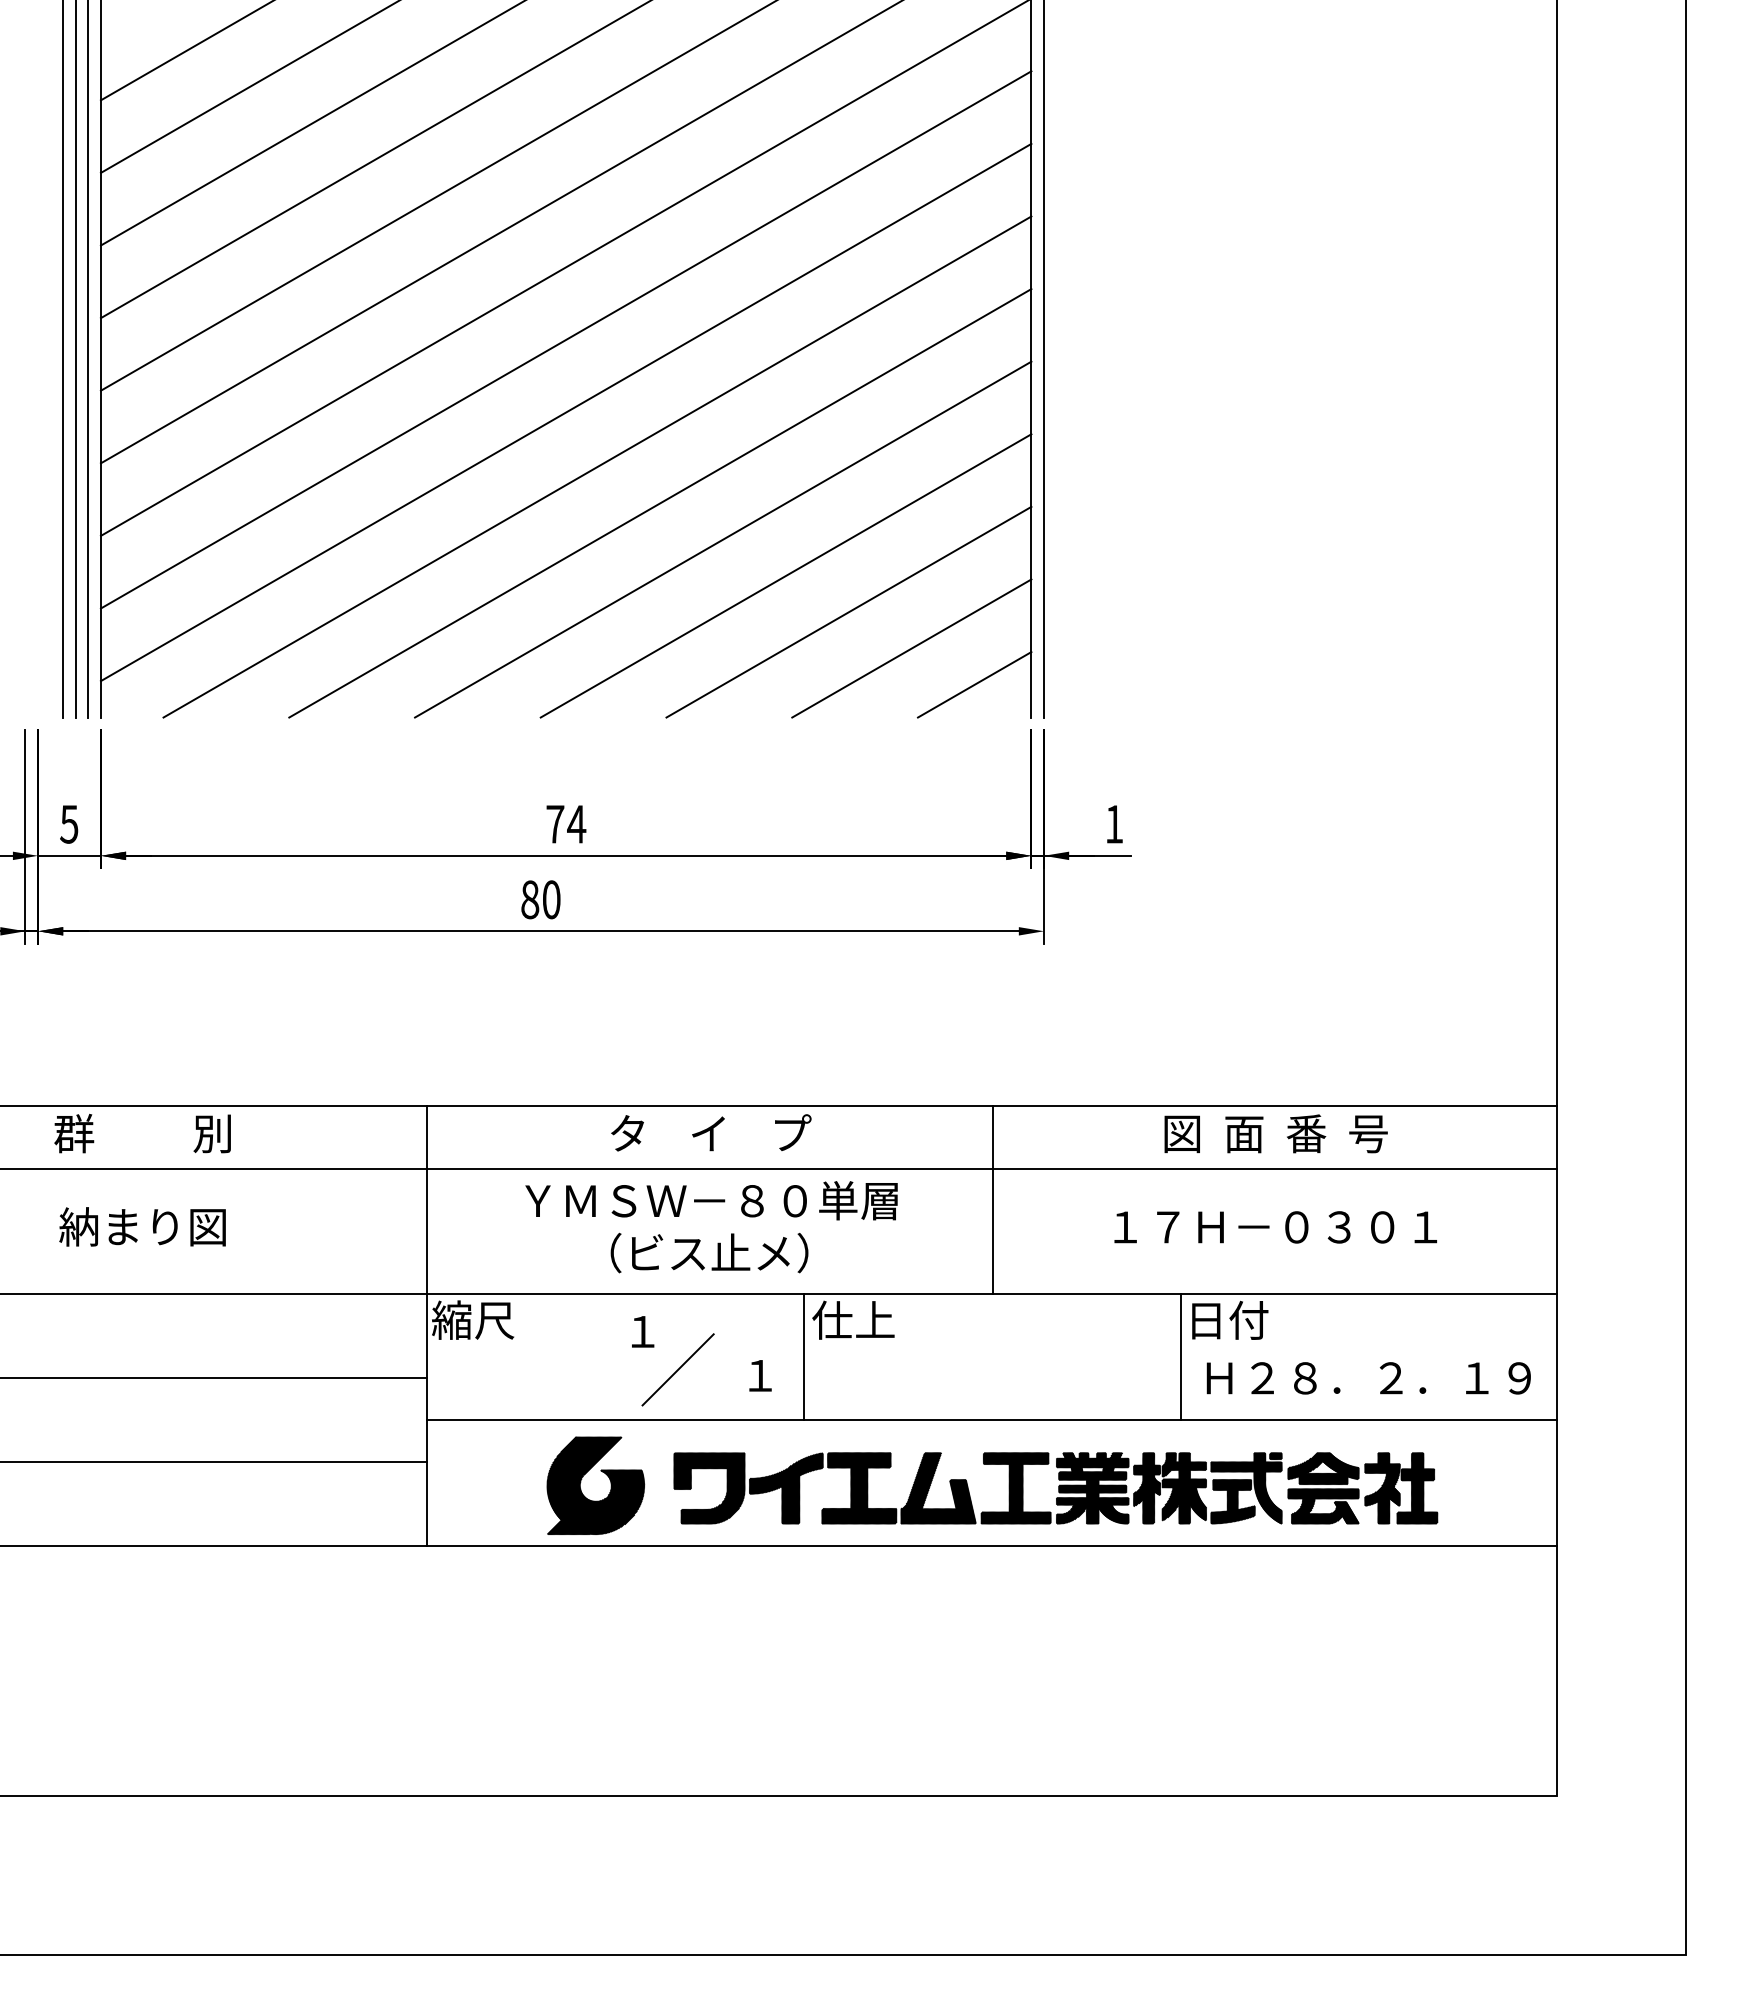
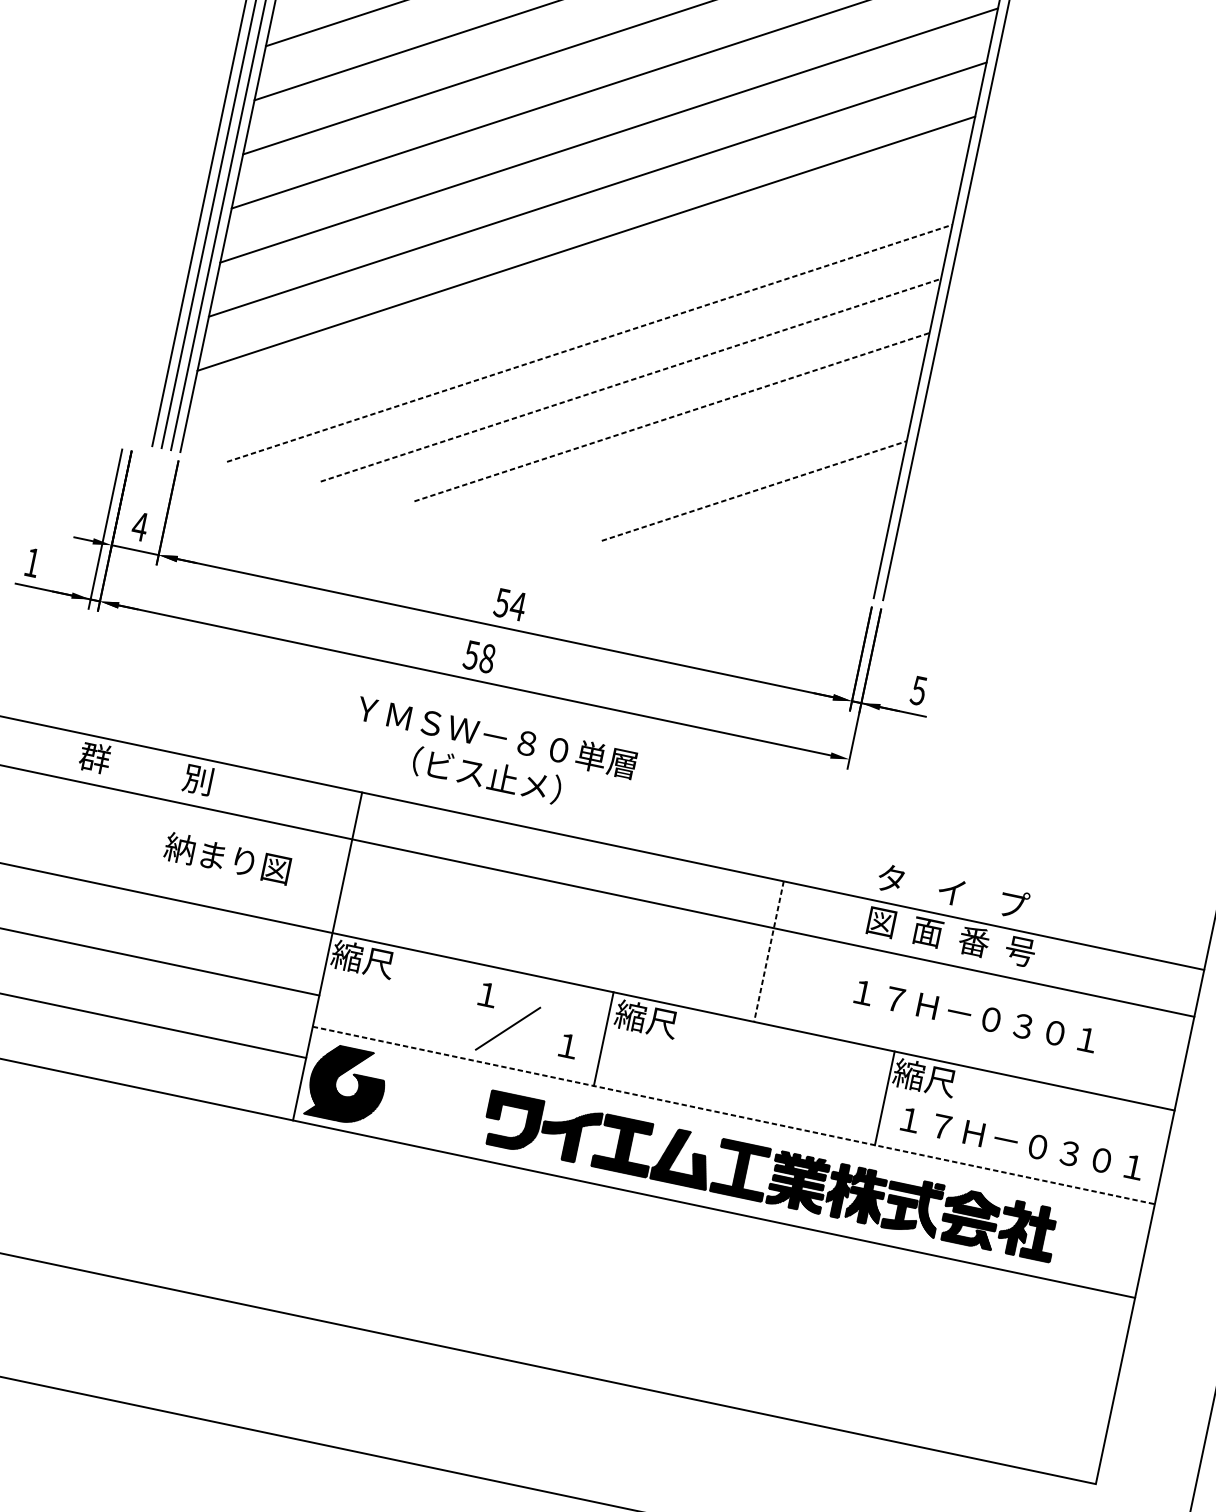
line: (565, 412) -> (574, 297), removed
line: (597, 466) -> (589, 342), solid -> dashed
line: (660, 503) -> (630, 380), solid -> dashed
line: (723, 539) -> (672, 417), solid -> dashed
line: (785, 575) -> (712, 453), removed
line: (848, 612) -> (753, 491), solid -> dashed
line: (911, 648) -> (795, 527), removed
line: (974, 684) -> (836, 564), removed
text: (68, 824) -> (139, 526), 5 -> 4
text: (555, 824) -> (502, 603), 74 -> 54
text: (1114, 824) -> (918, 690), 1 -> 5
text: (540, 899) -> (479, 656), 80 -> 58
text: (711, 1132) -> (953, 891), moved
text: (1275, 1133) -> (951, 936), moved
line: (992, 1200) -> (768, 951), solid -> dashed
text: (142, 1226) -> (227, 858), moved
text: (711, 1227) -> (492, 756), moved
text: (853, 1319) -> (646, 1018), 仕上 -> 縮尺
text: (1227, 1319) -> (925, 1077), 日付 -> 縮尺
text: (1368, 1378) -> (1021, 1143), Ｈ２８．２．１９ -> １７Ｈ－０３０１
line: (992, 1420) -> (734, 1115), solid -> dashed
part: (582, 1479) -> (338, 1078), moved

